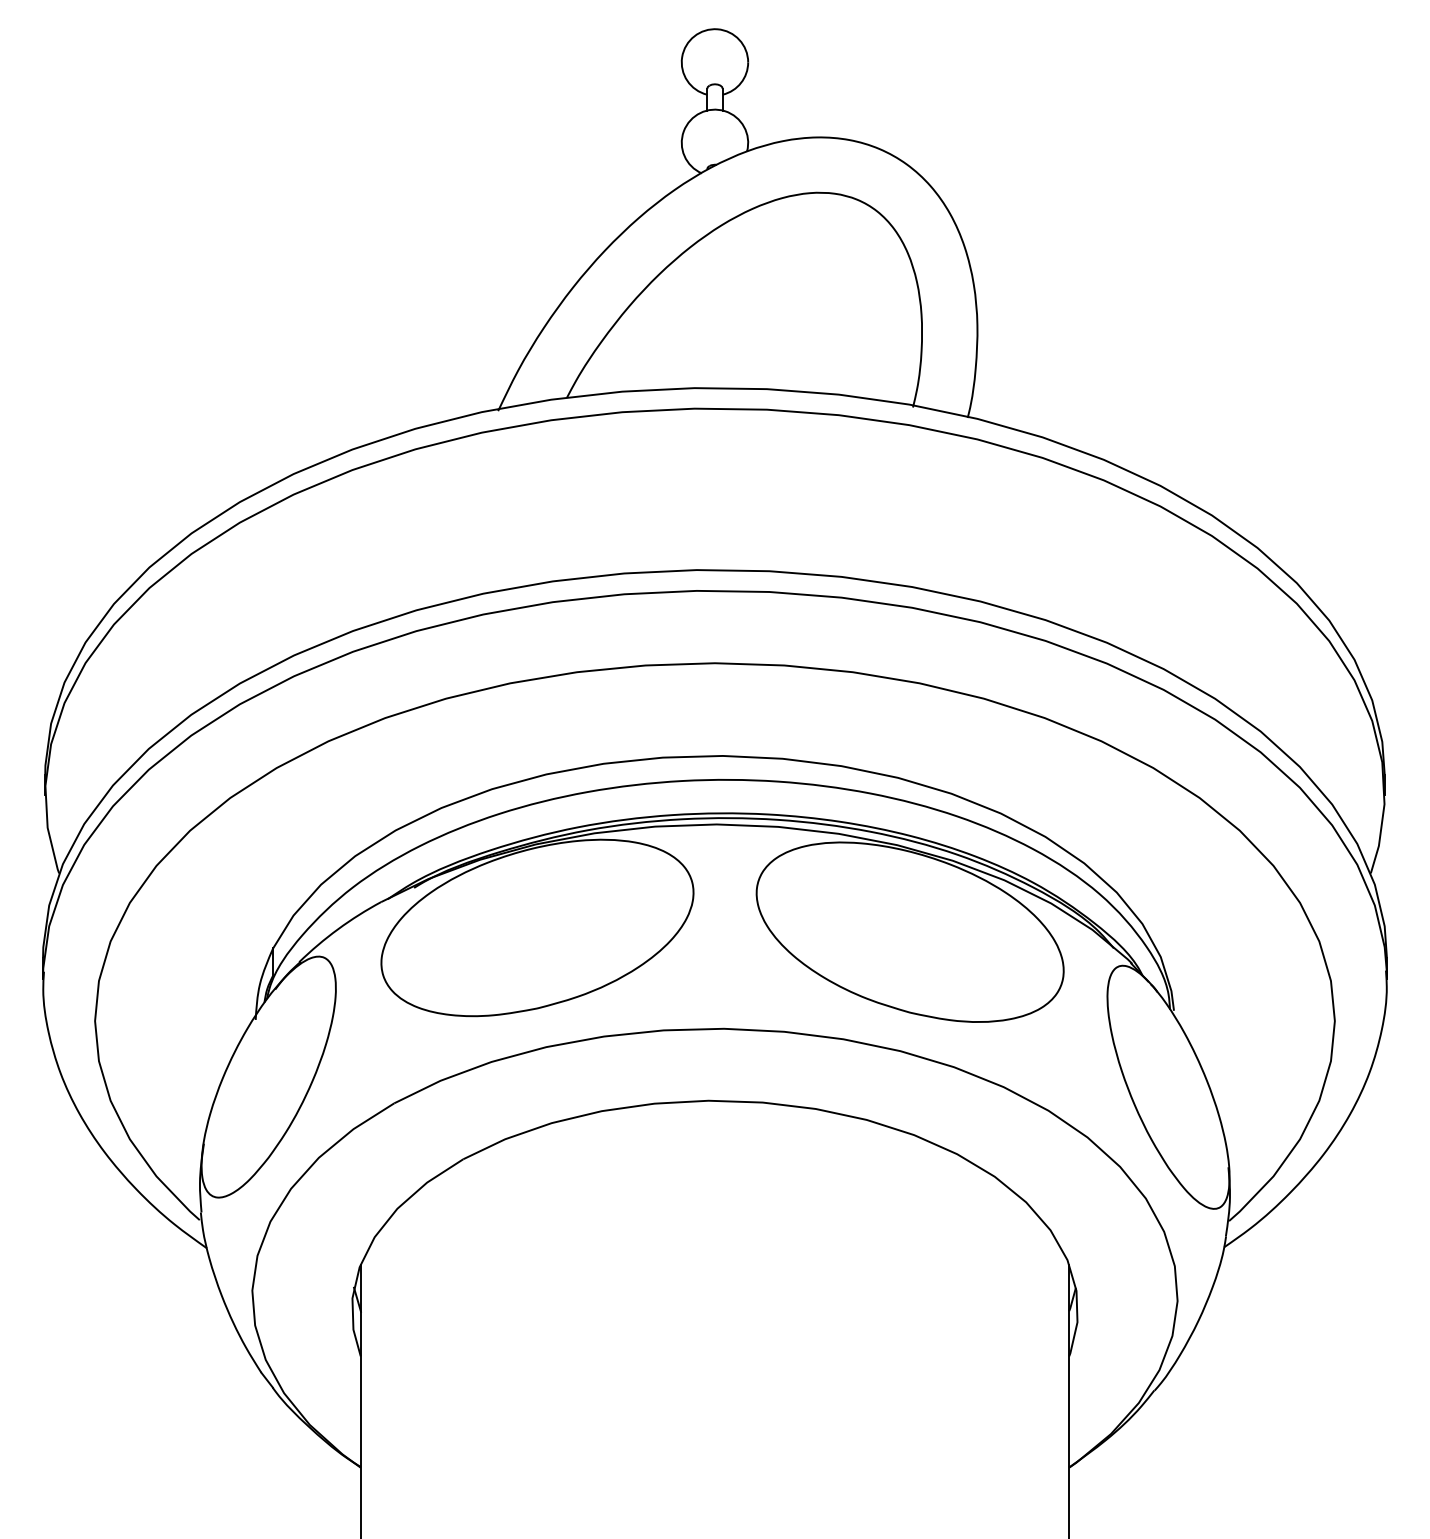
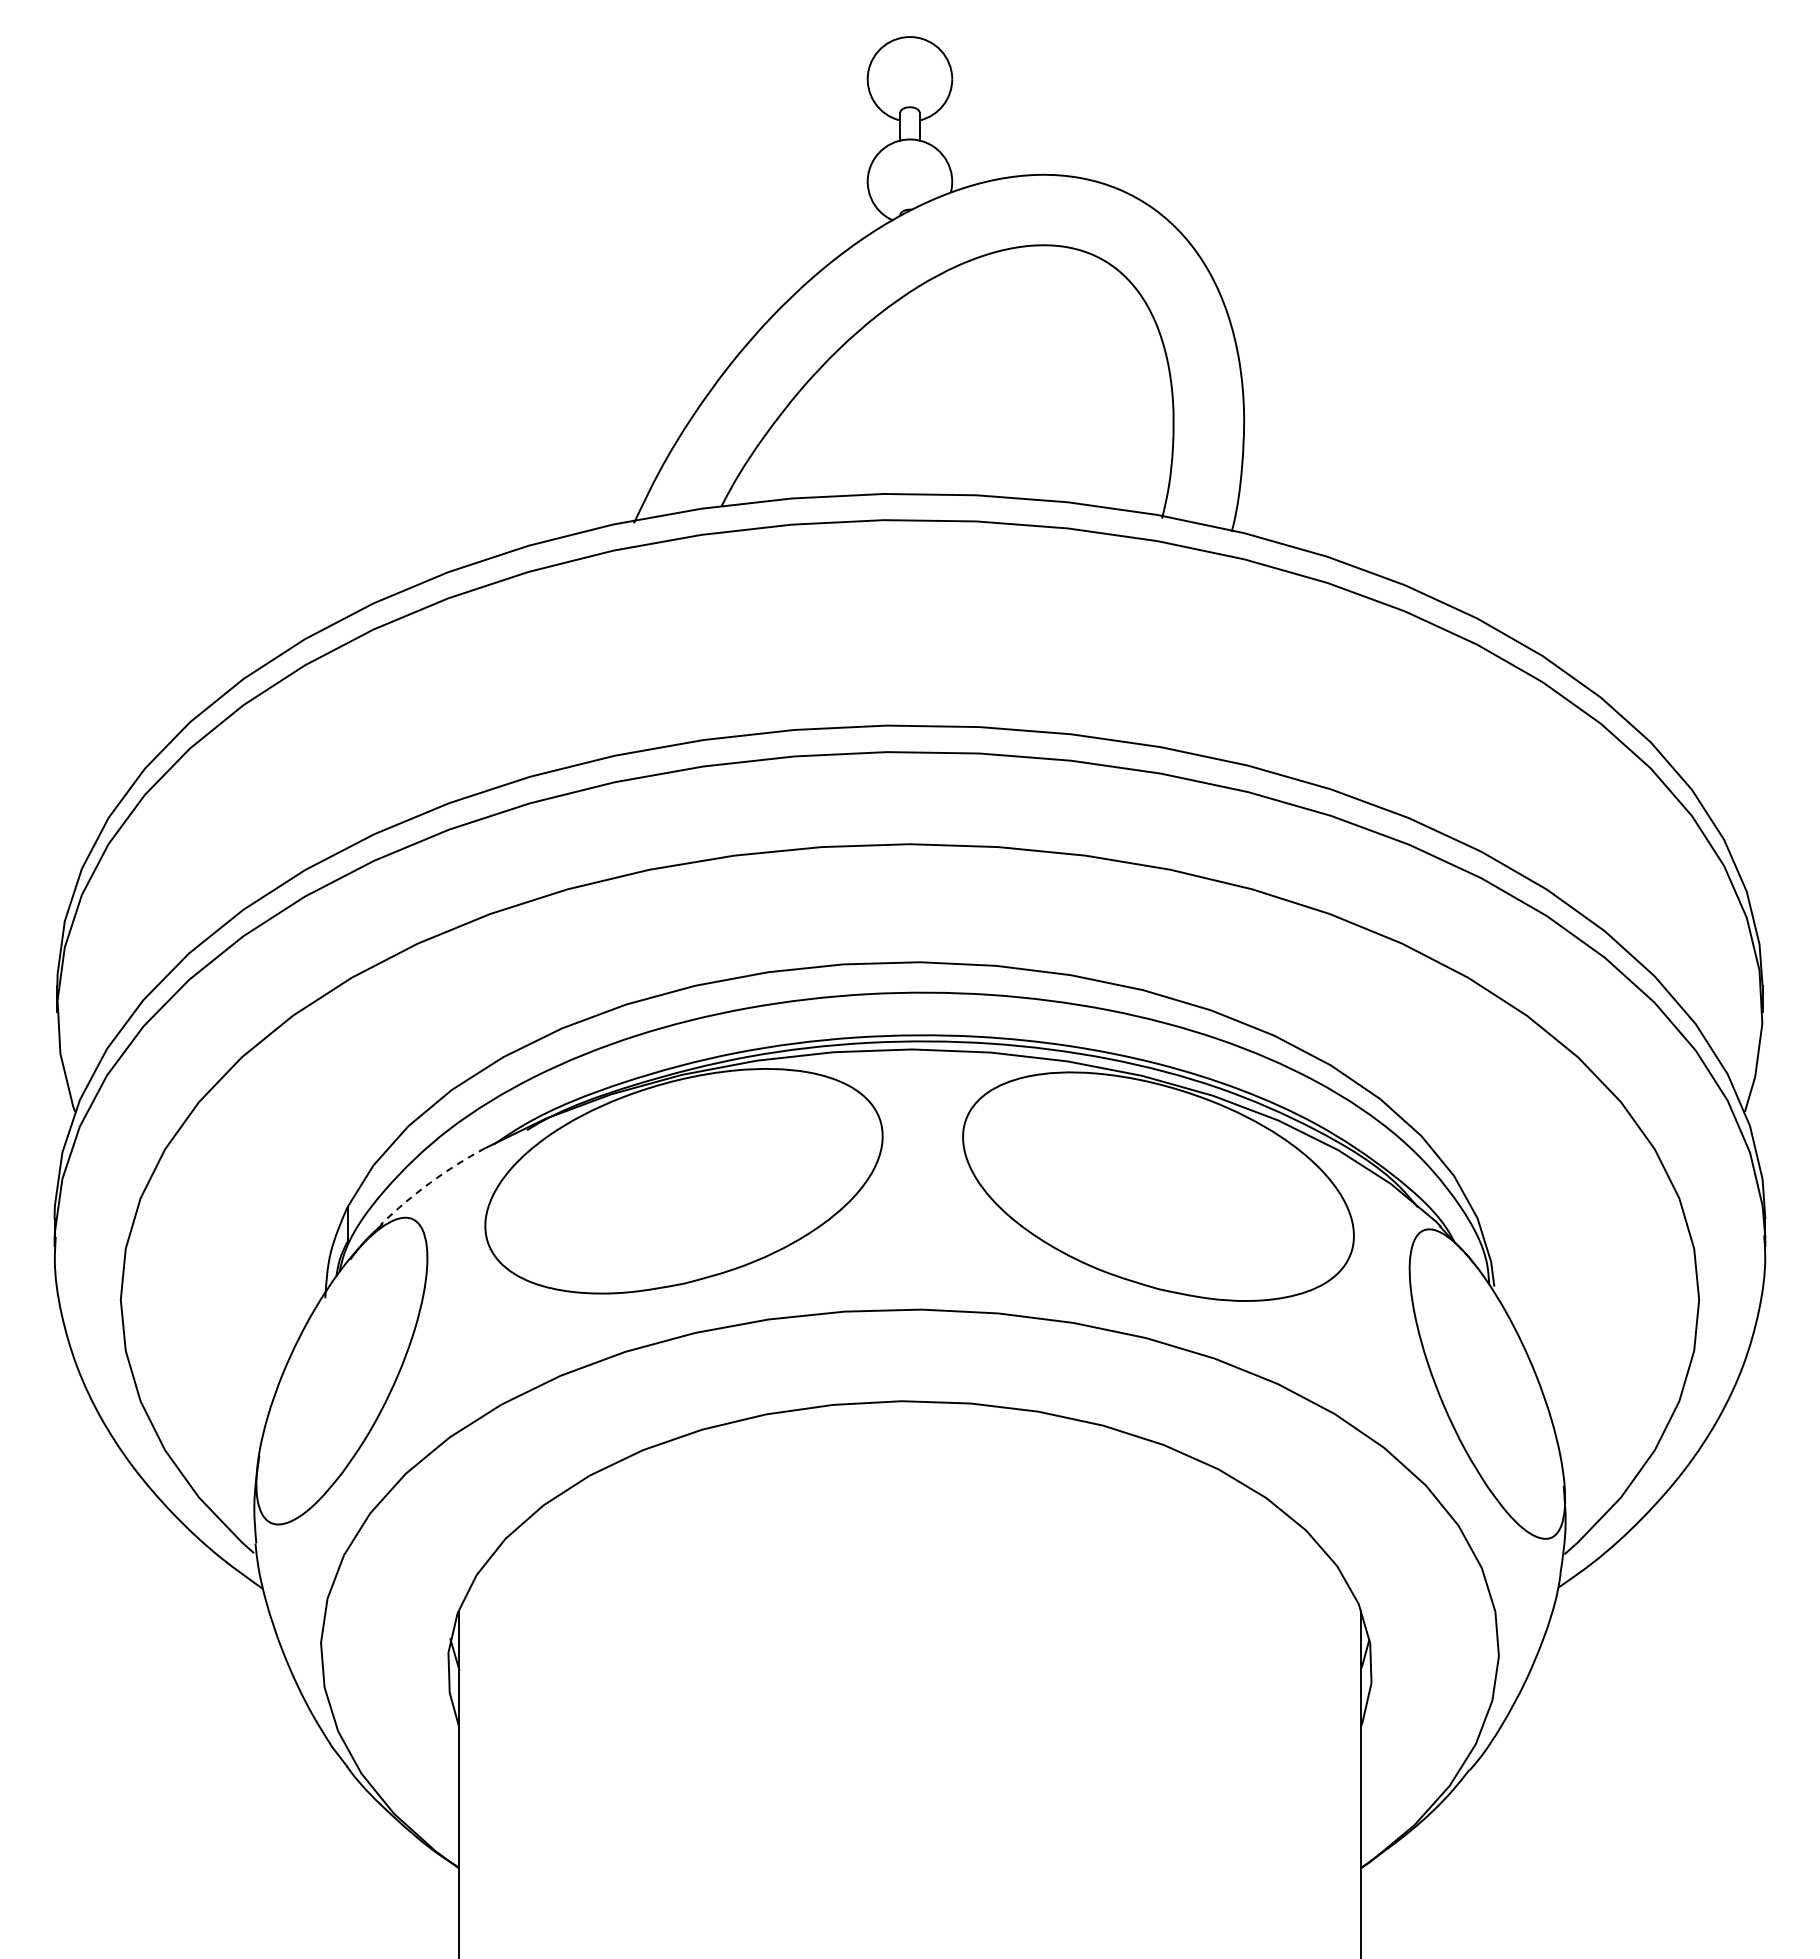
arc: (338, 928) -> (430, 1182), solid -> dashed

